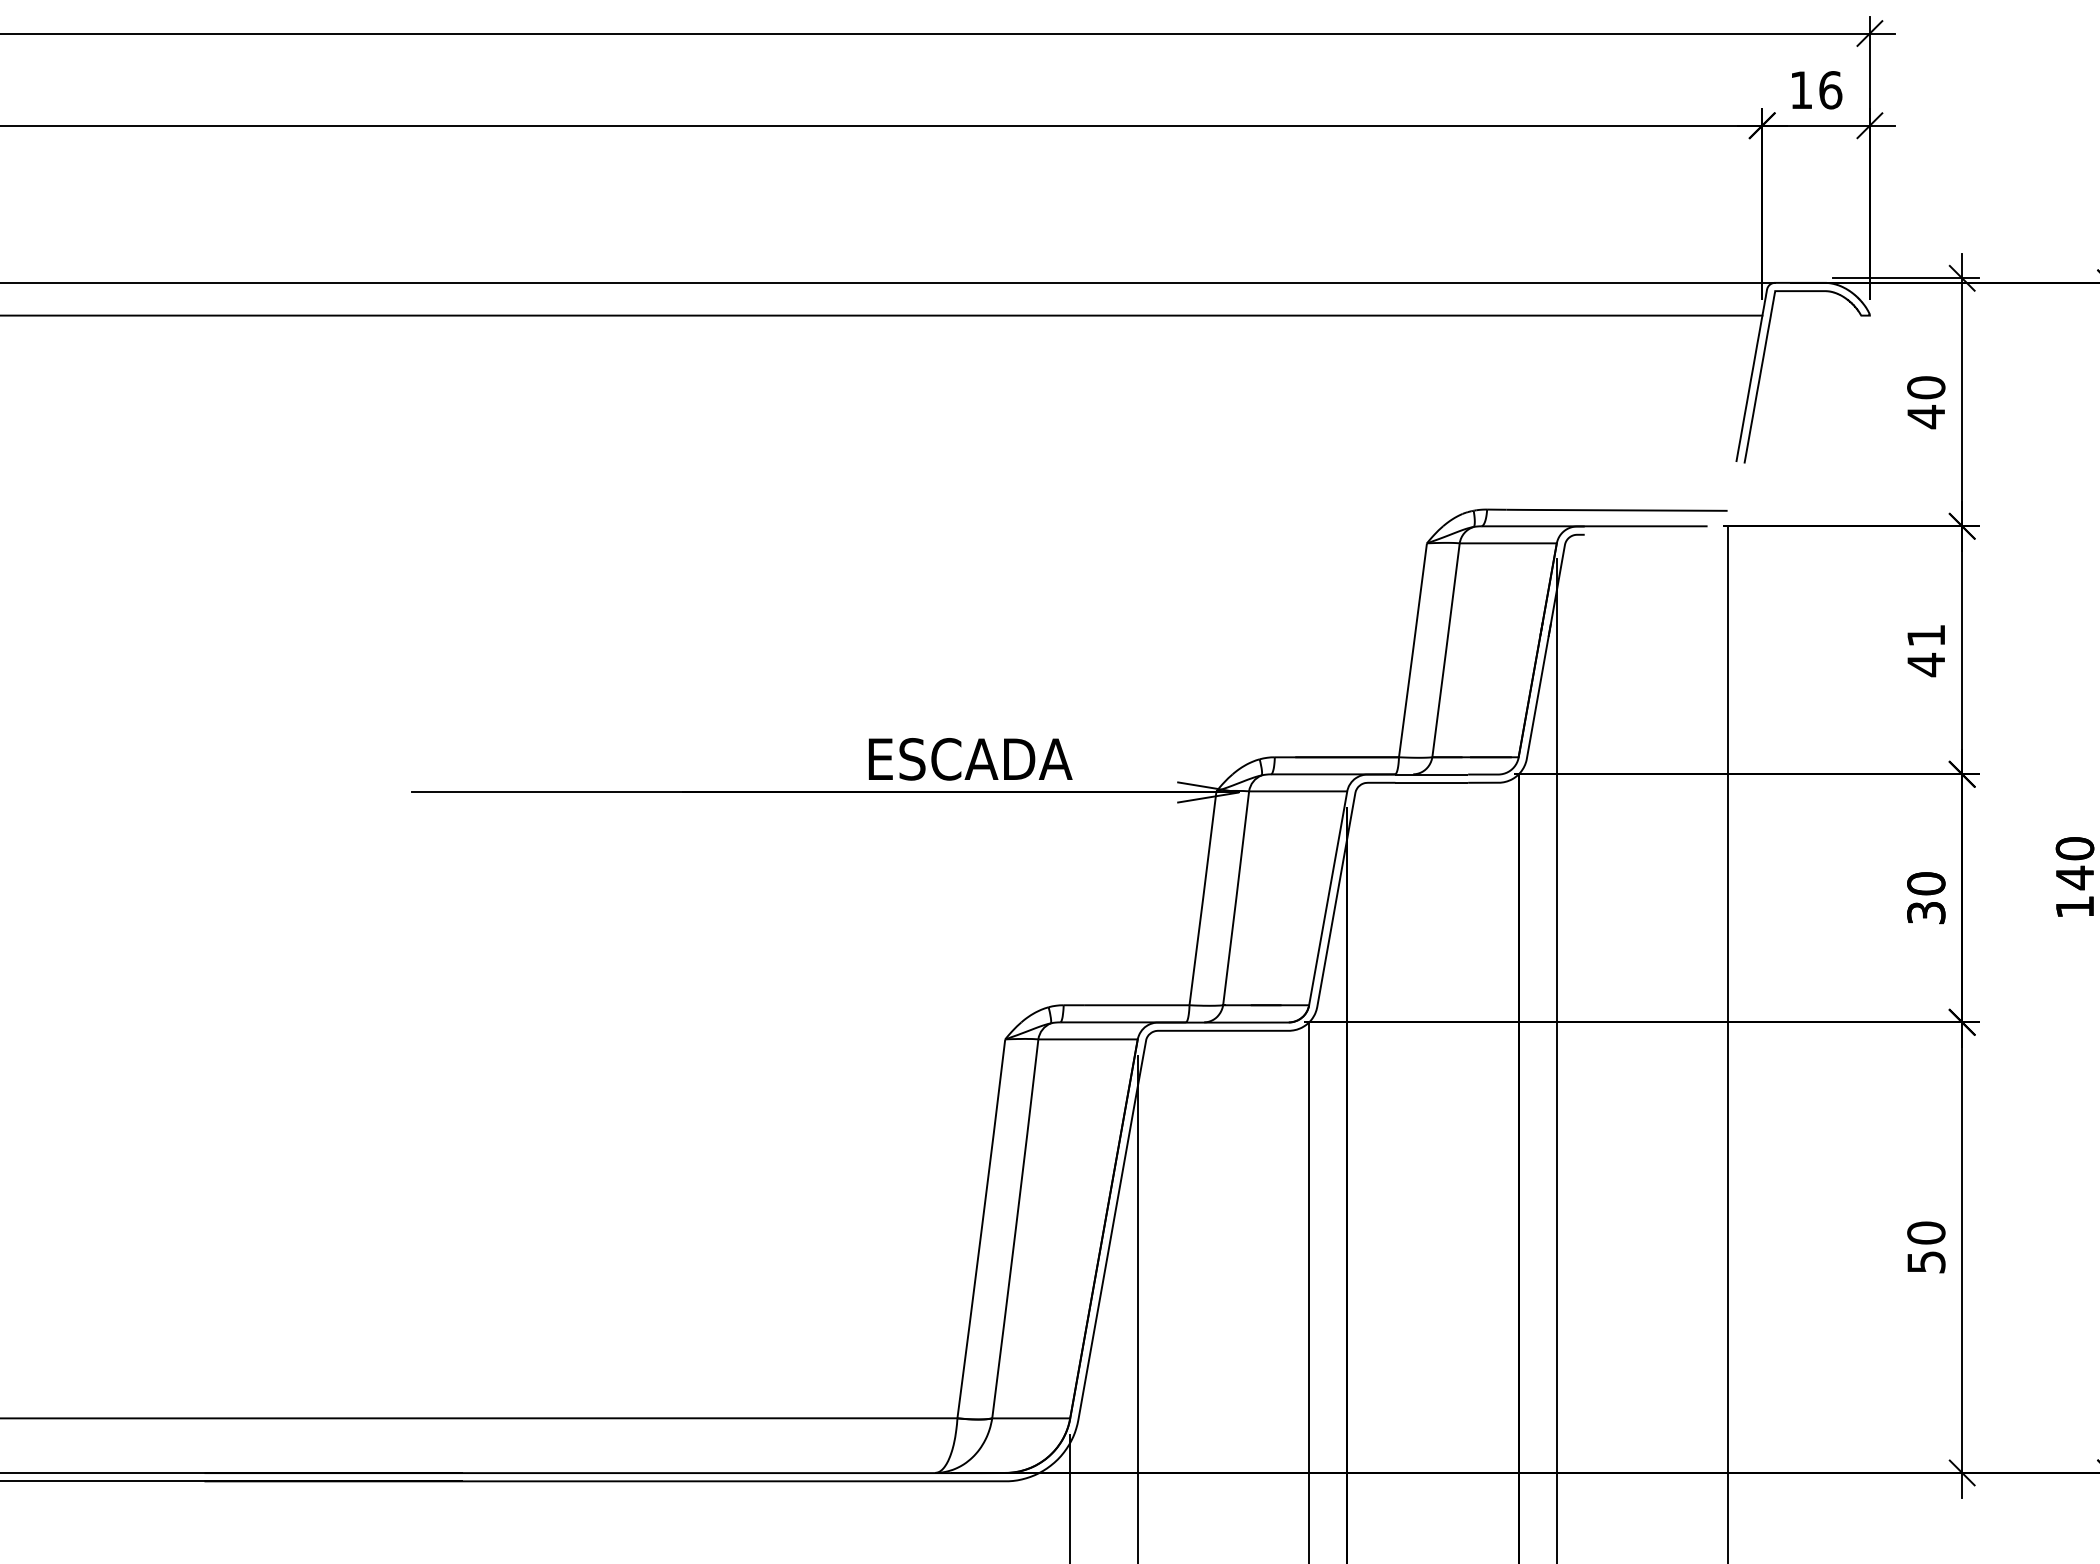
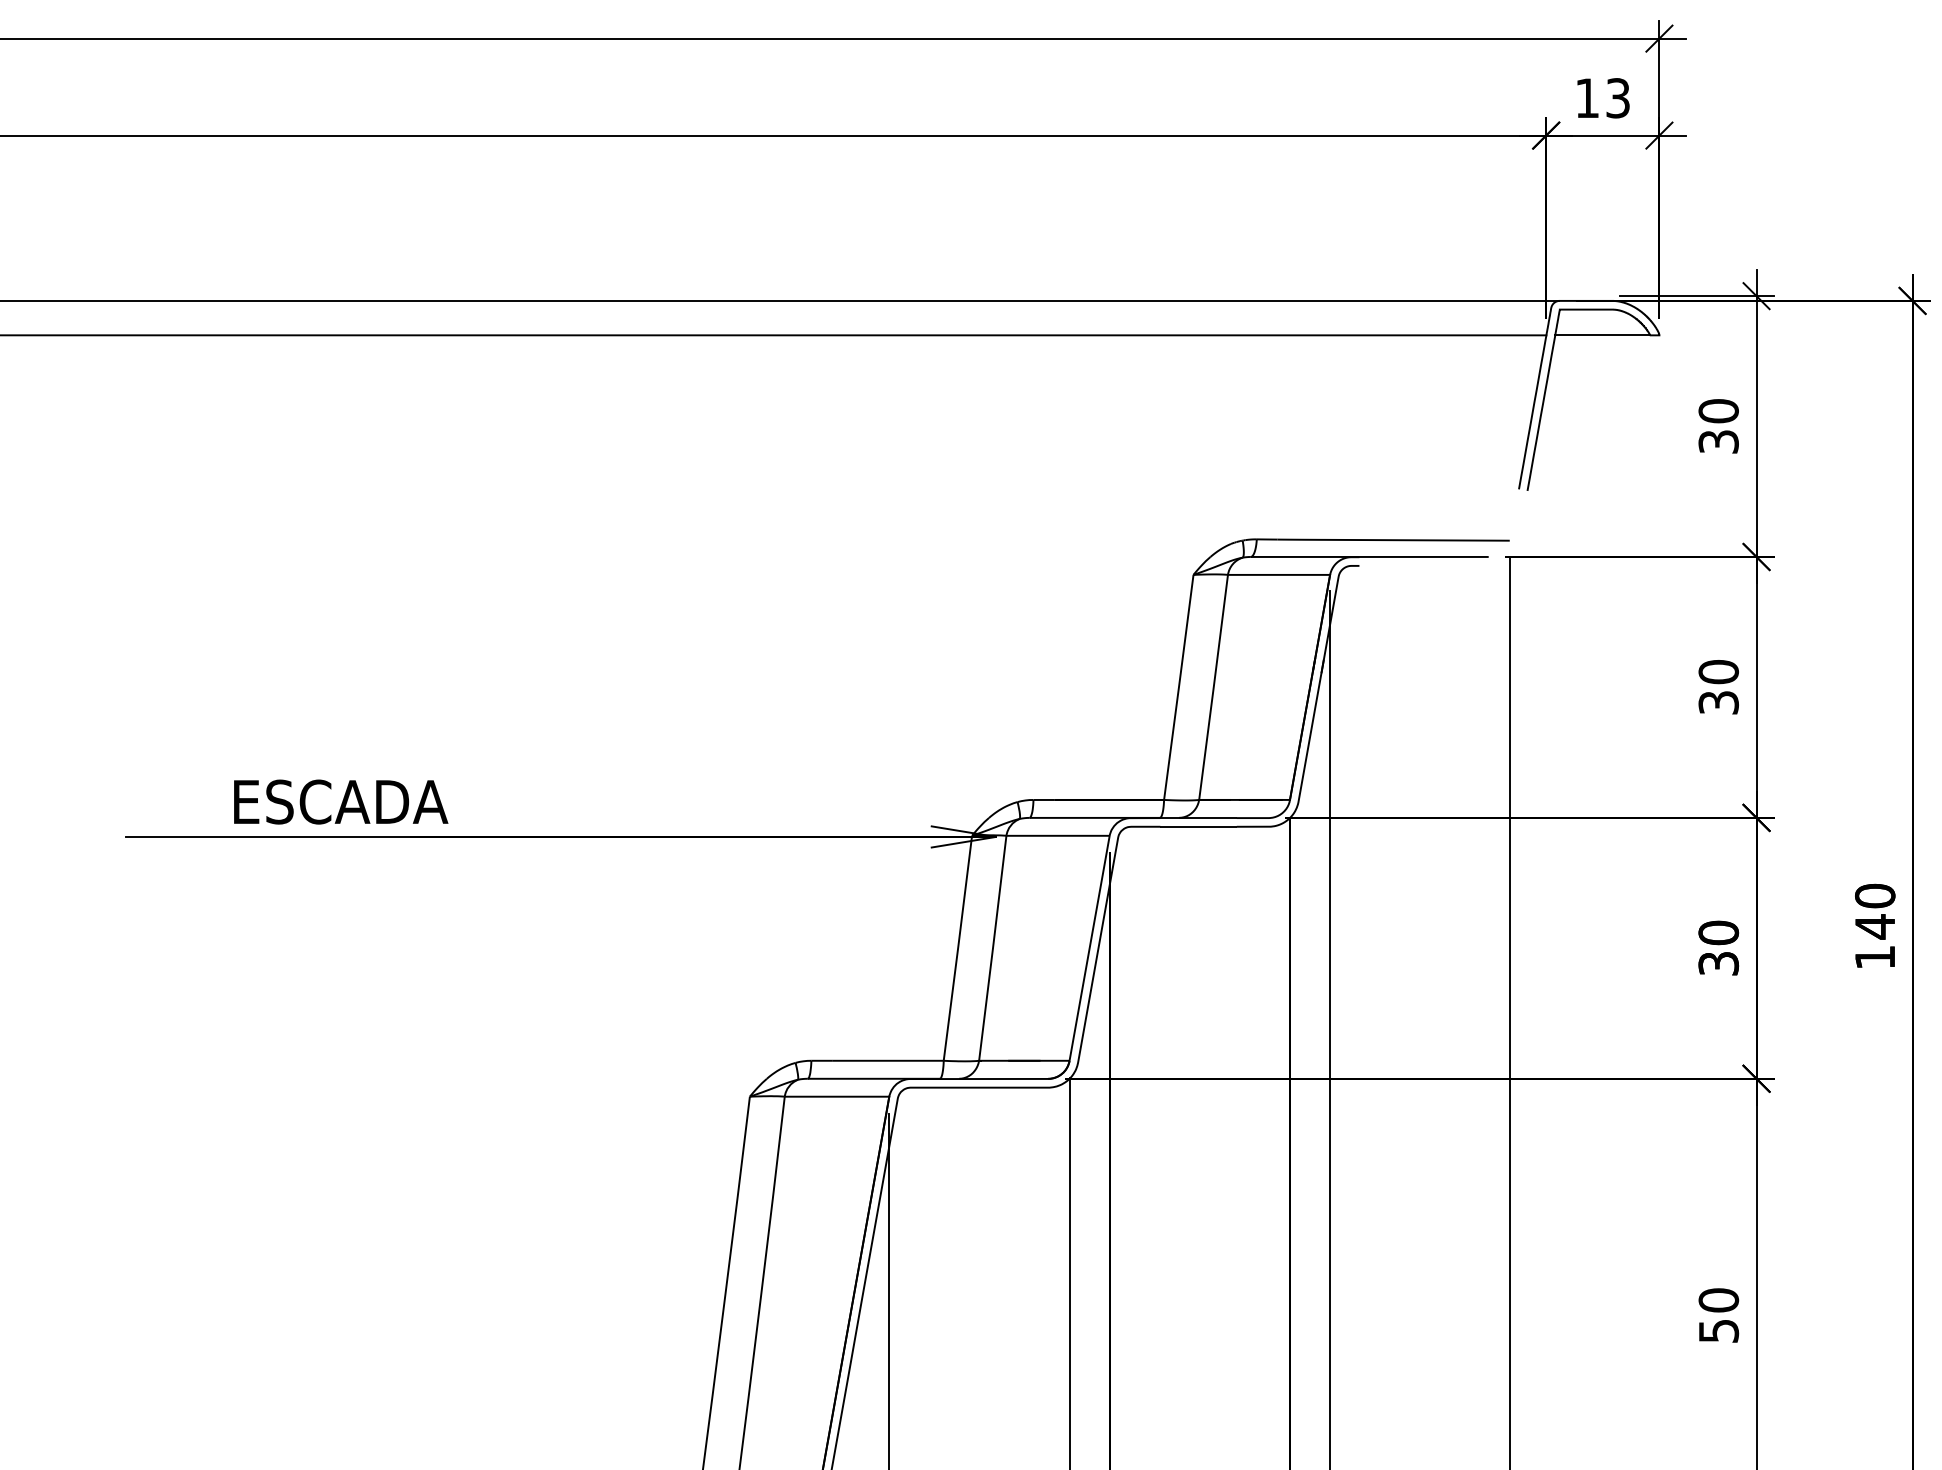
text: (1830, 90) -> (1617, 98), 16 -> 13
line: (1815, 315) -> (1602, 335), added
text: (1926, 417) -> (1718, 442), 40 -> 30
text: (1926, 650) -> (1718, 687), 41 -> 30
text: (970, 759) -> (340, 802), moved

